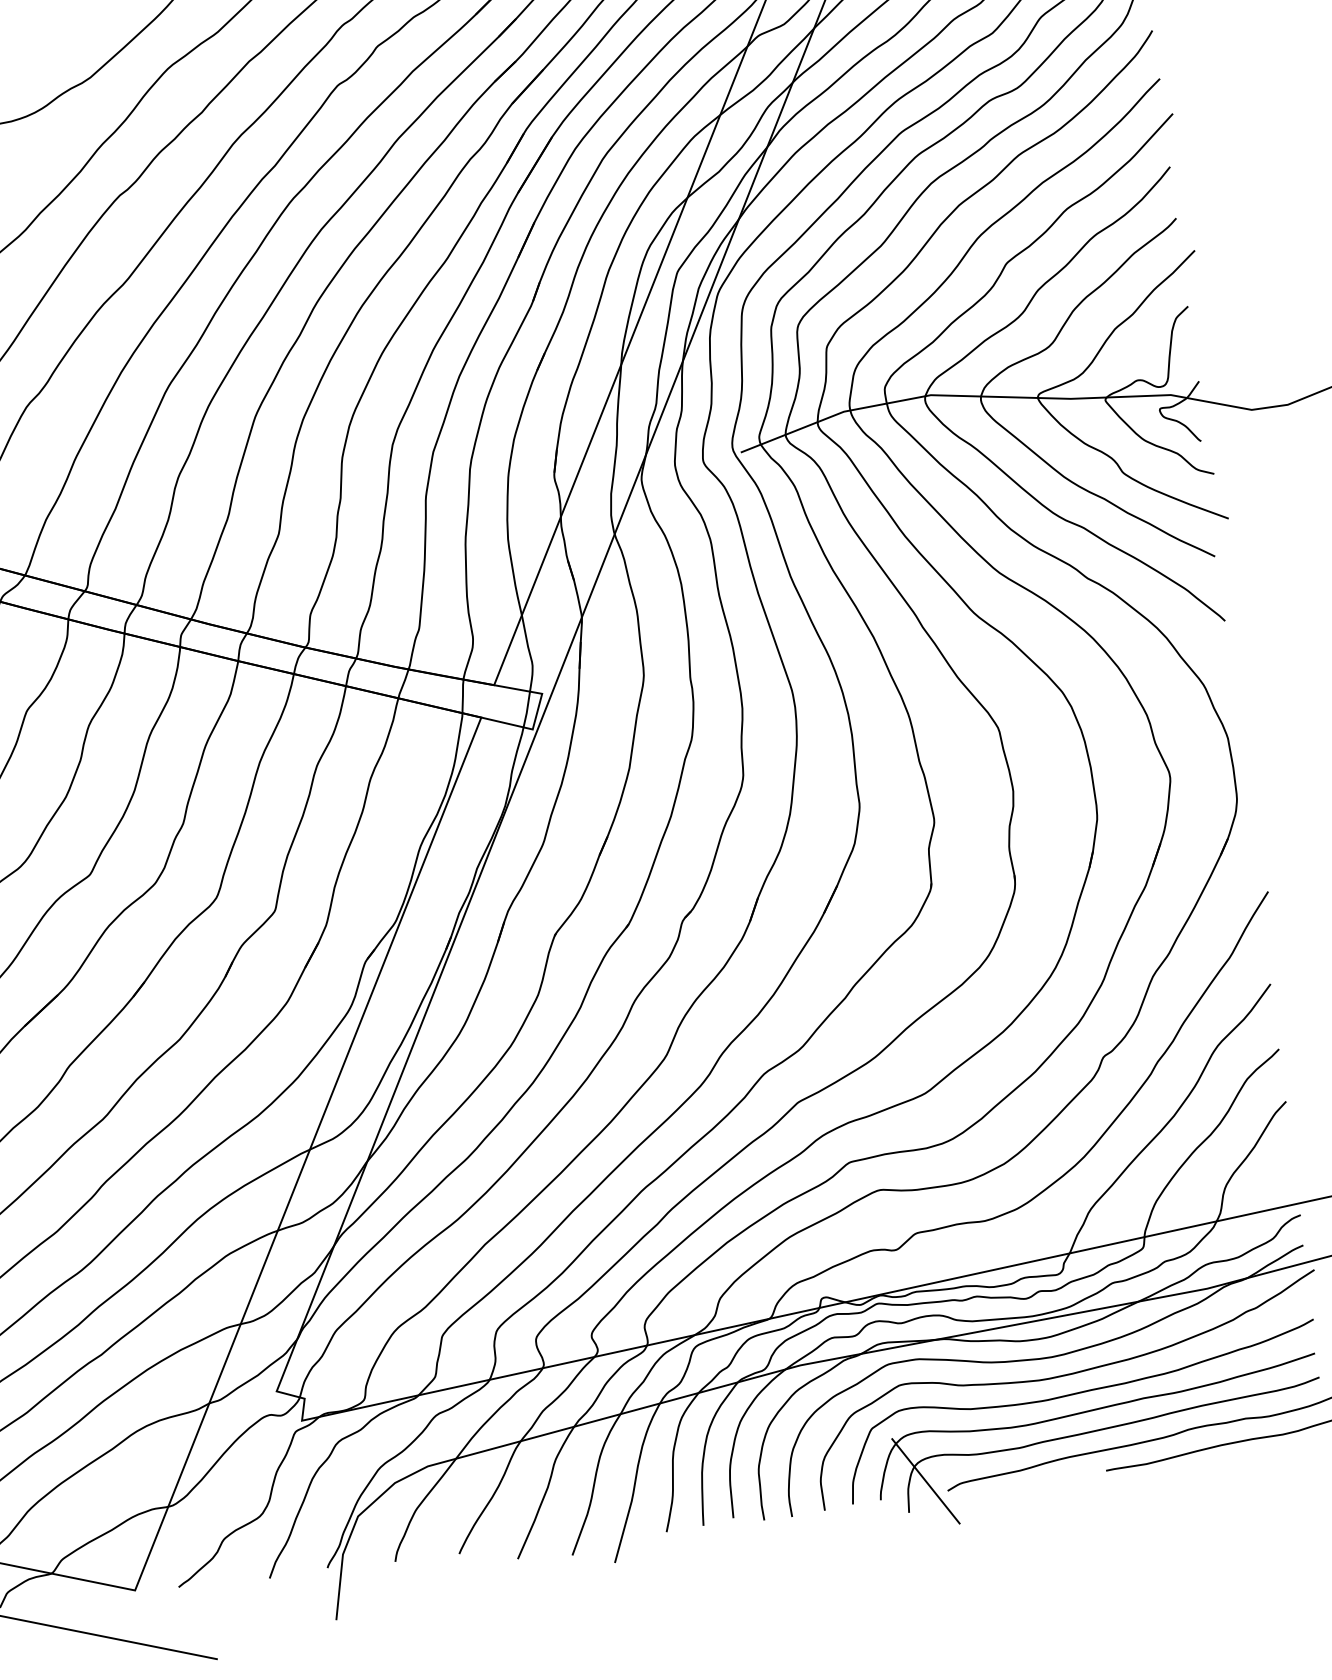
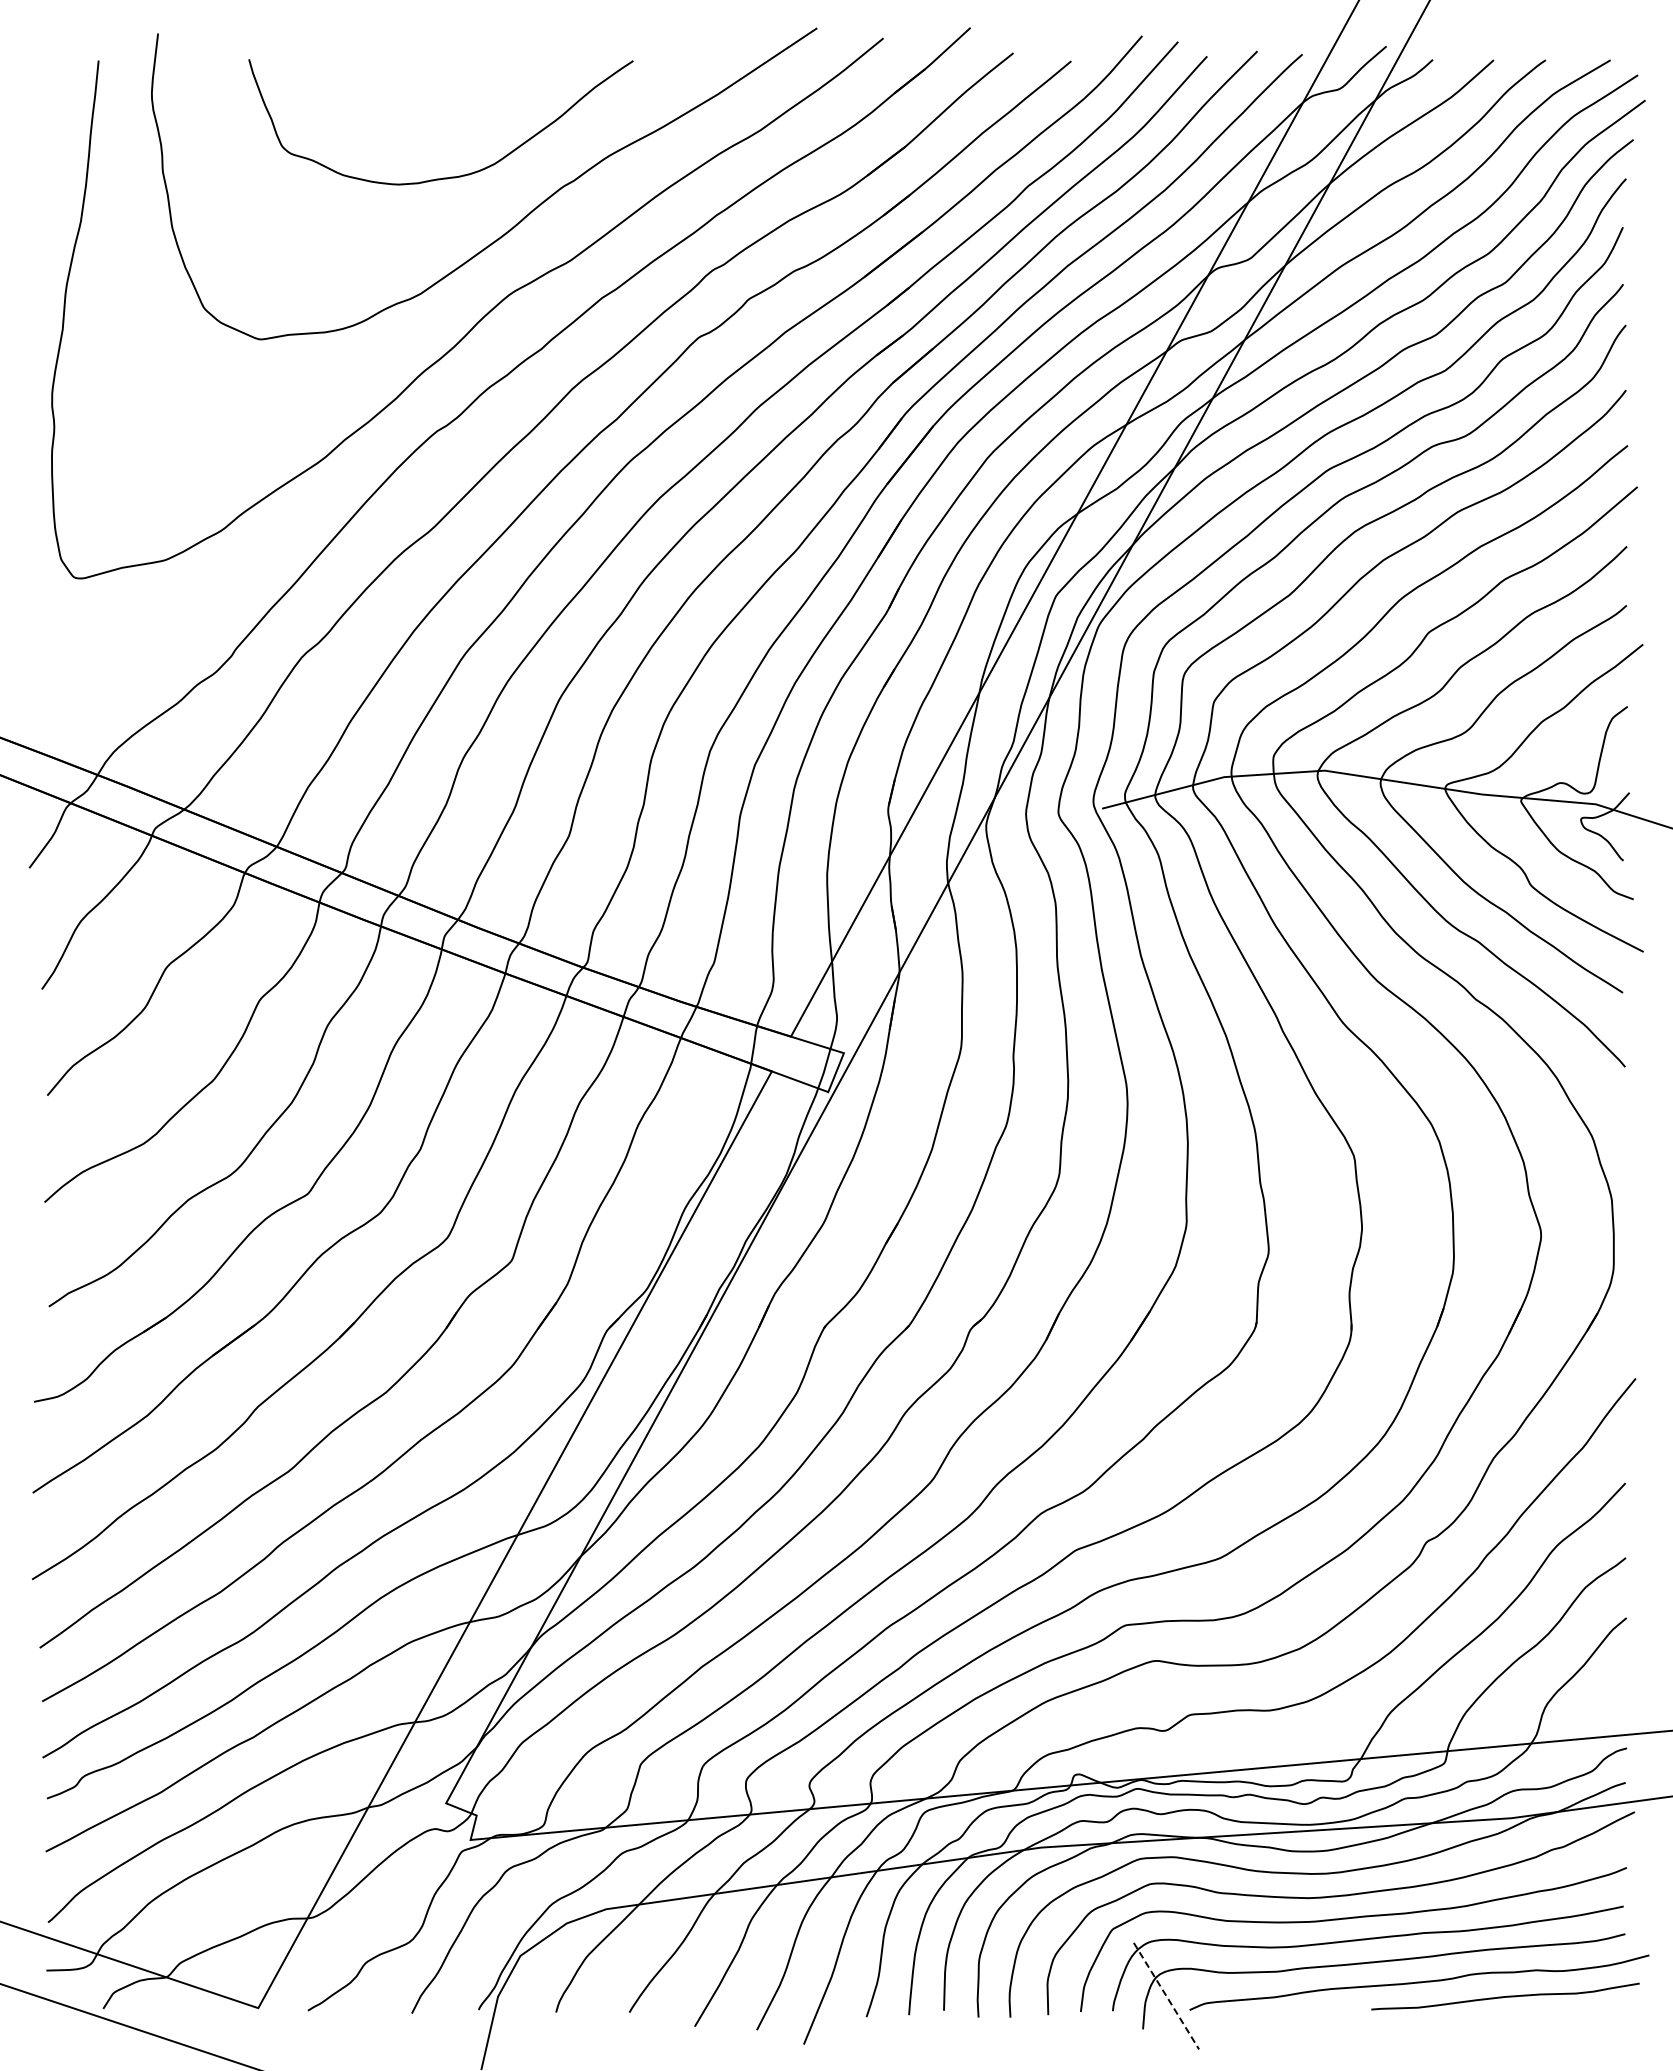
line: (926, 1481) -> (1166, 1996), solid -> dashed

